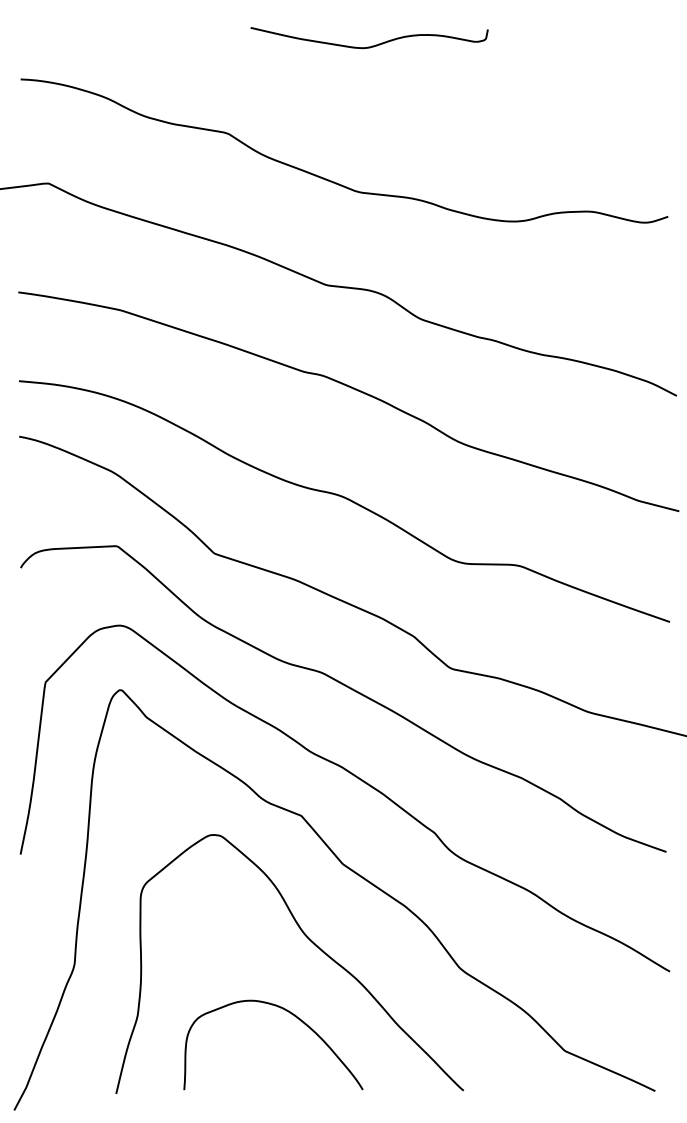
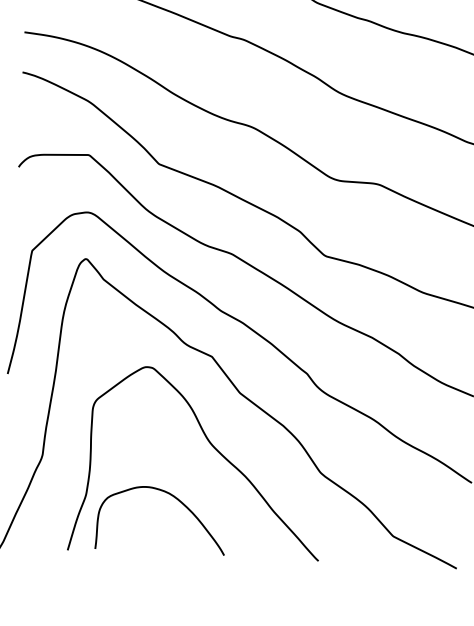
curve: (292, 1015) -> (176, 499), moved

